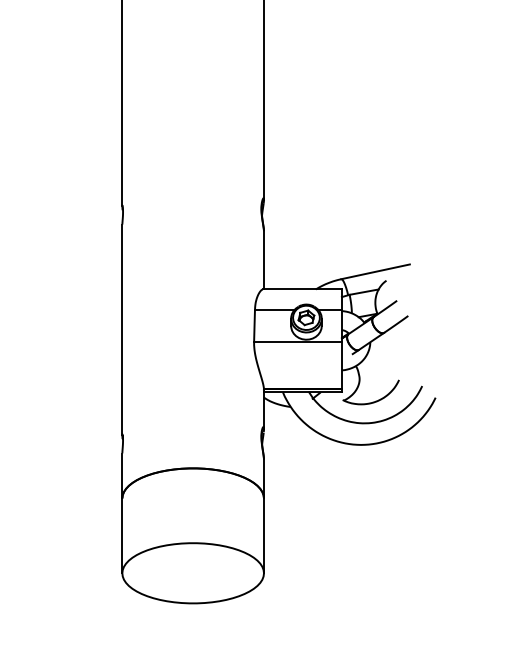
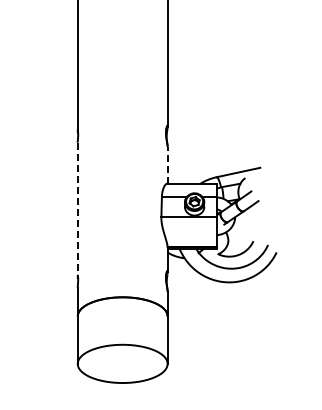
line: (263, 259) -> (167, 164), solid -> dashed
line: (121, 330) -> (77, 209), solid -> dashed

